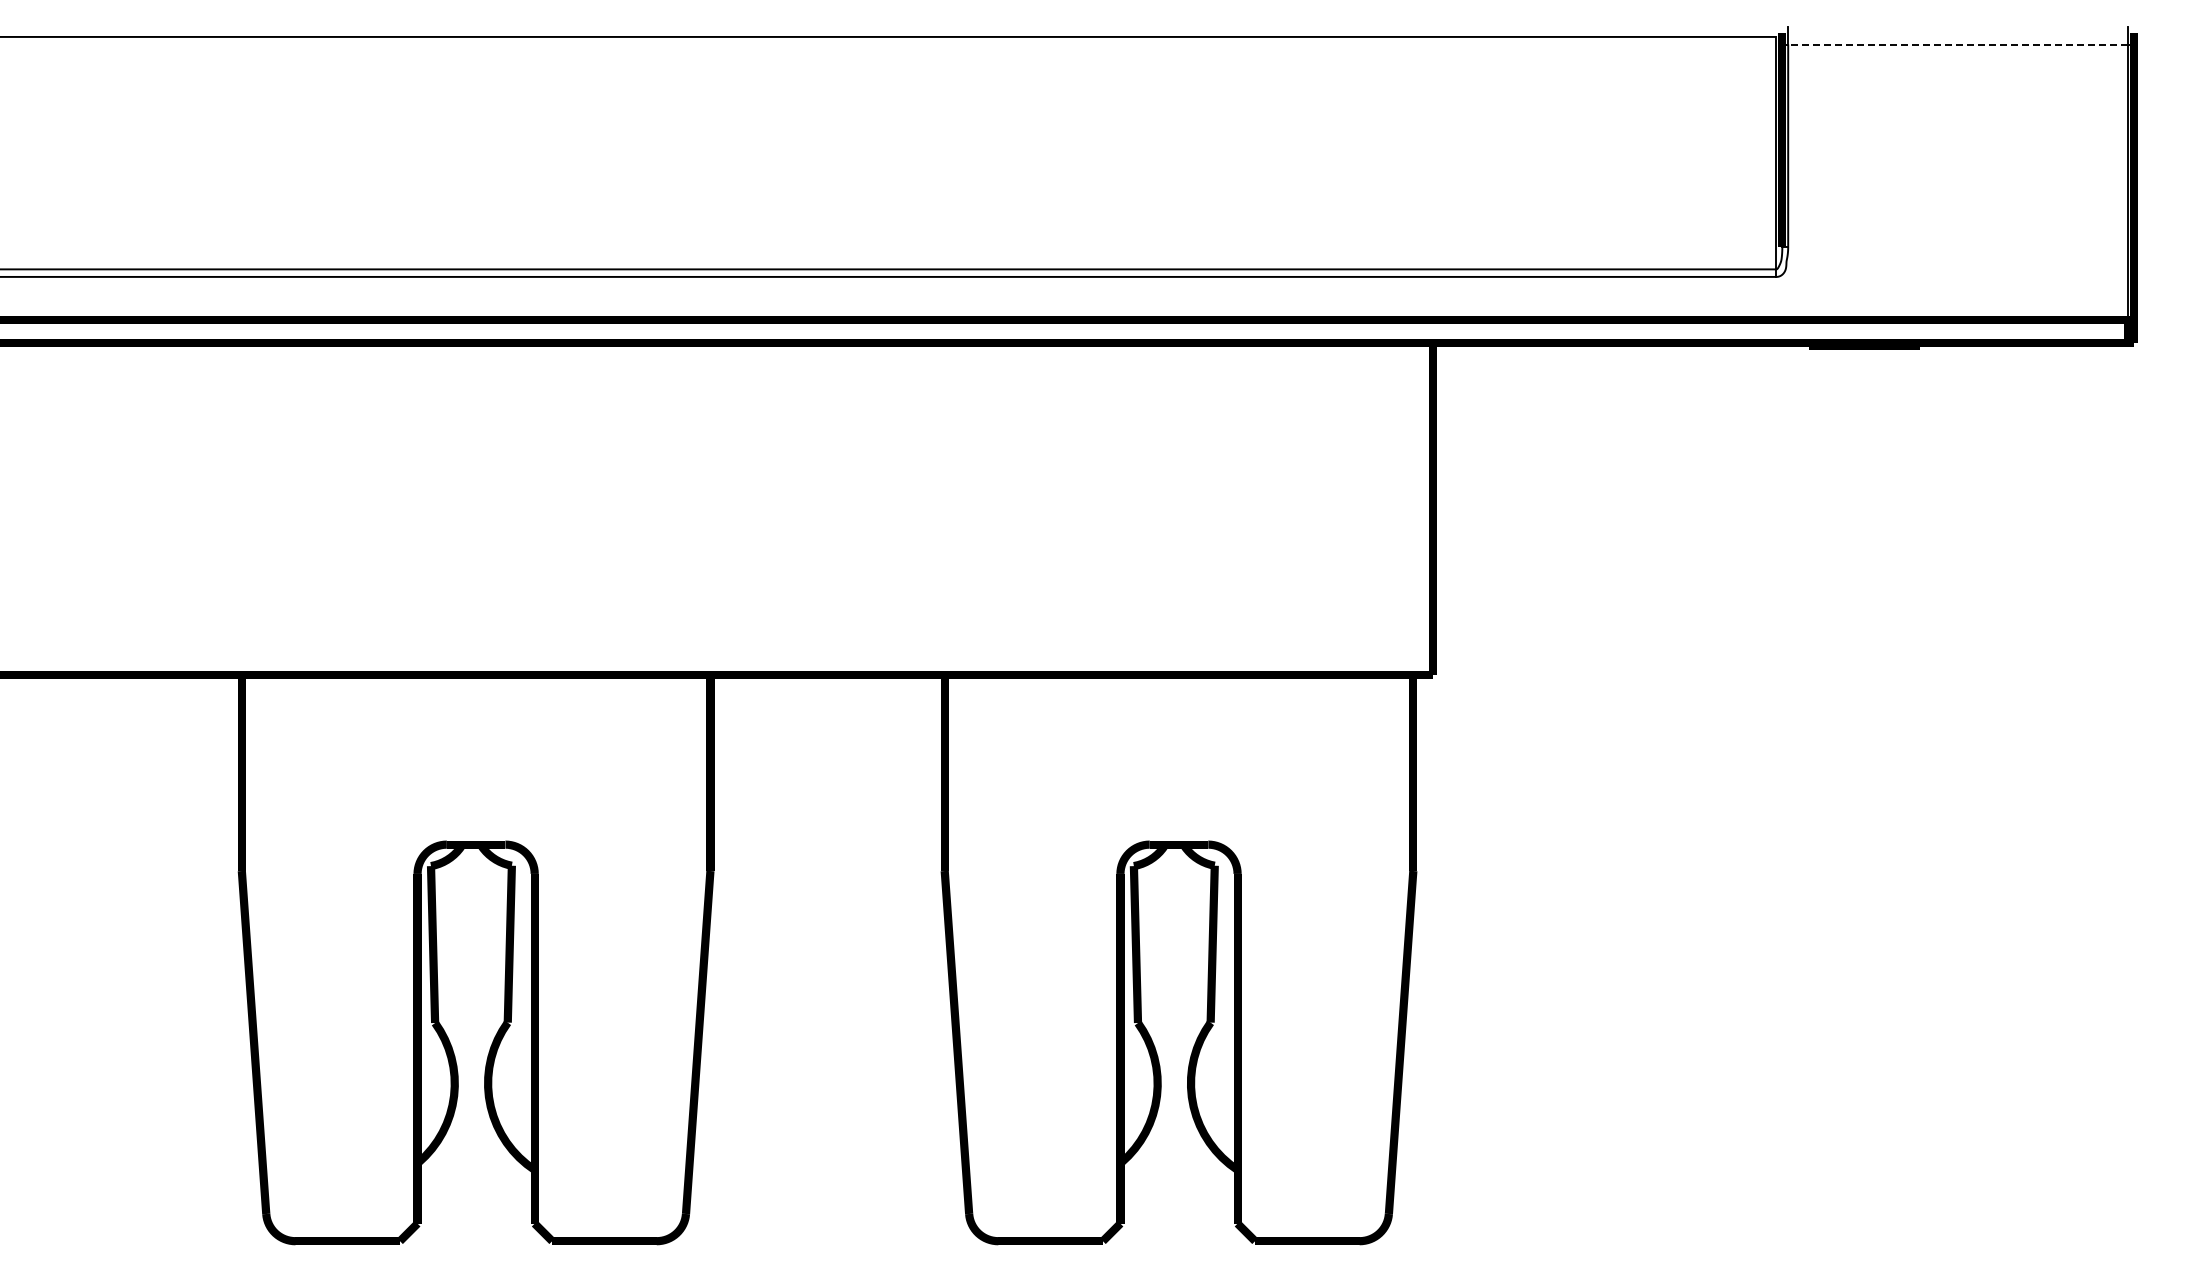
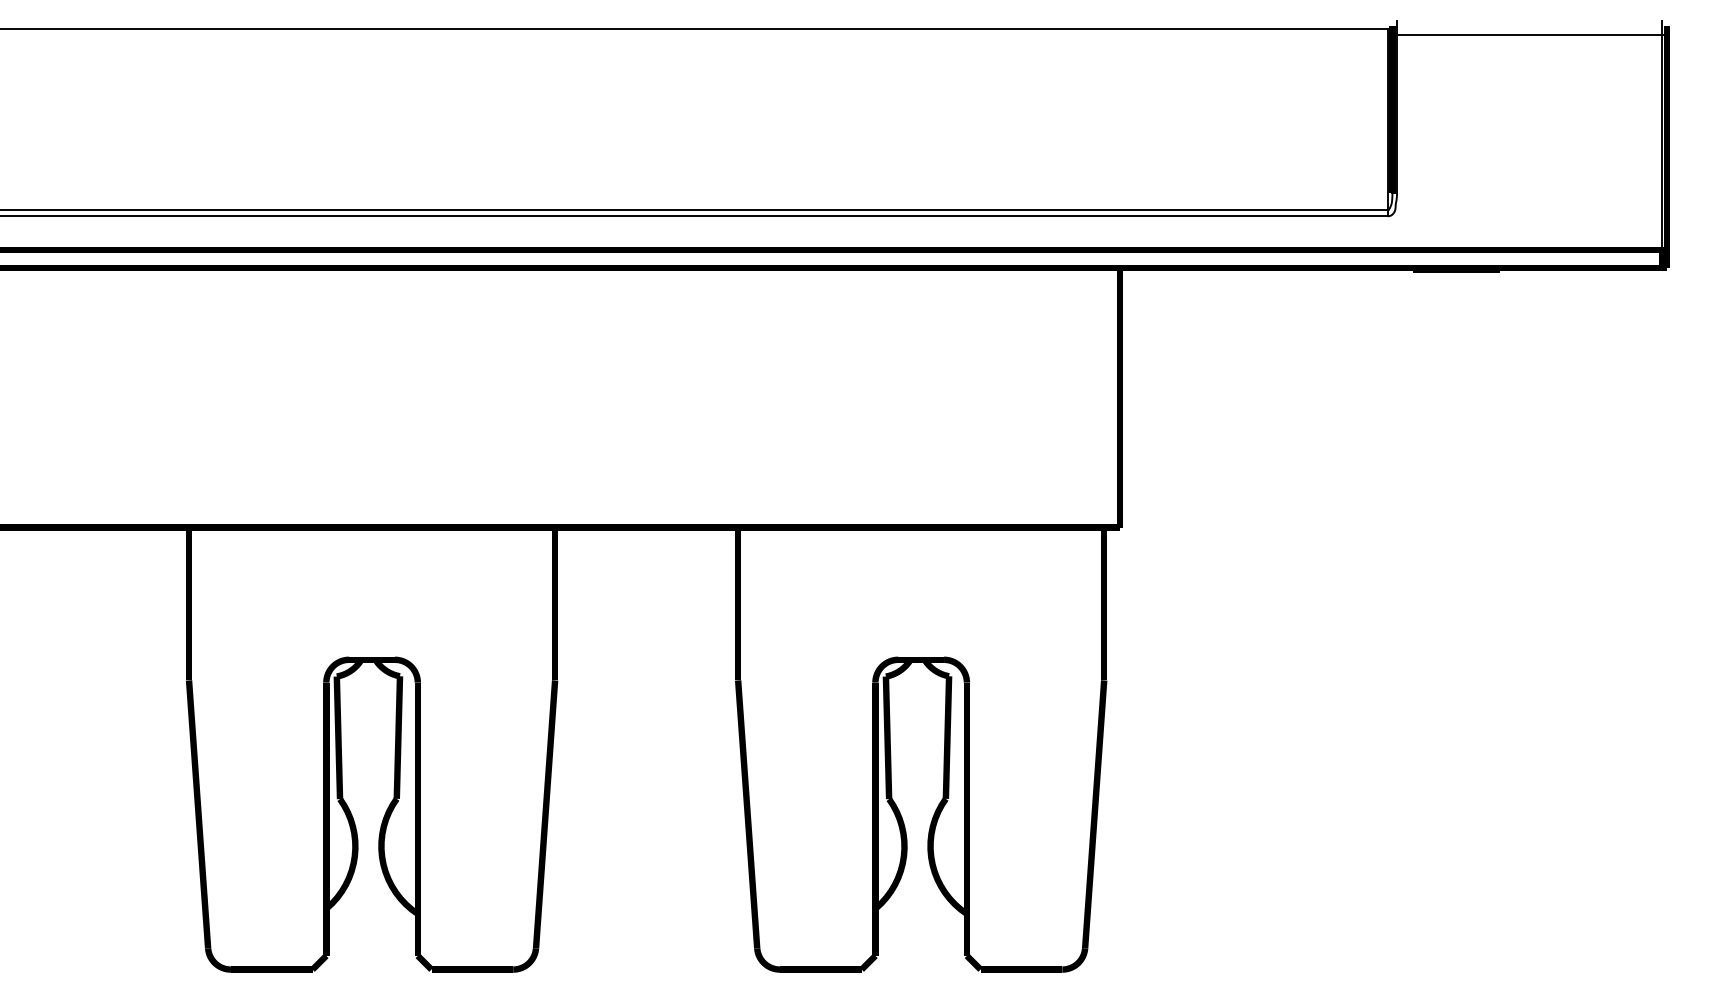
line: (1958, 44) -> (1530, 34), dashed -> solid

